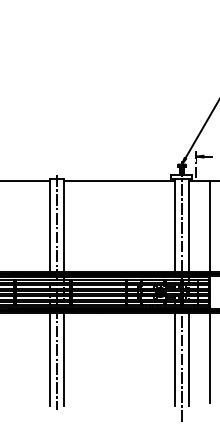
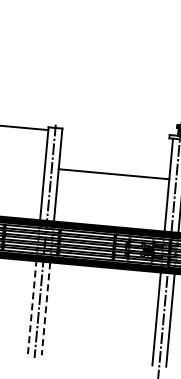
line: (118, 181) -> (113, 174), moved
line: (50, 359) -> (32, 307), solid -> dashed
line: (63, 359) -> (45, 308), solid -> dashed

